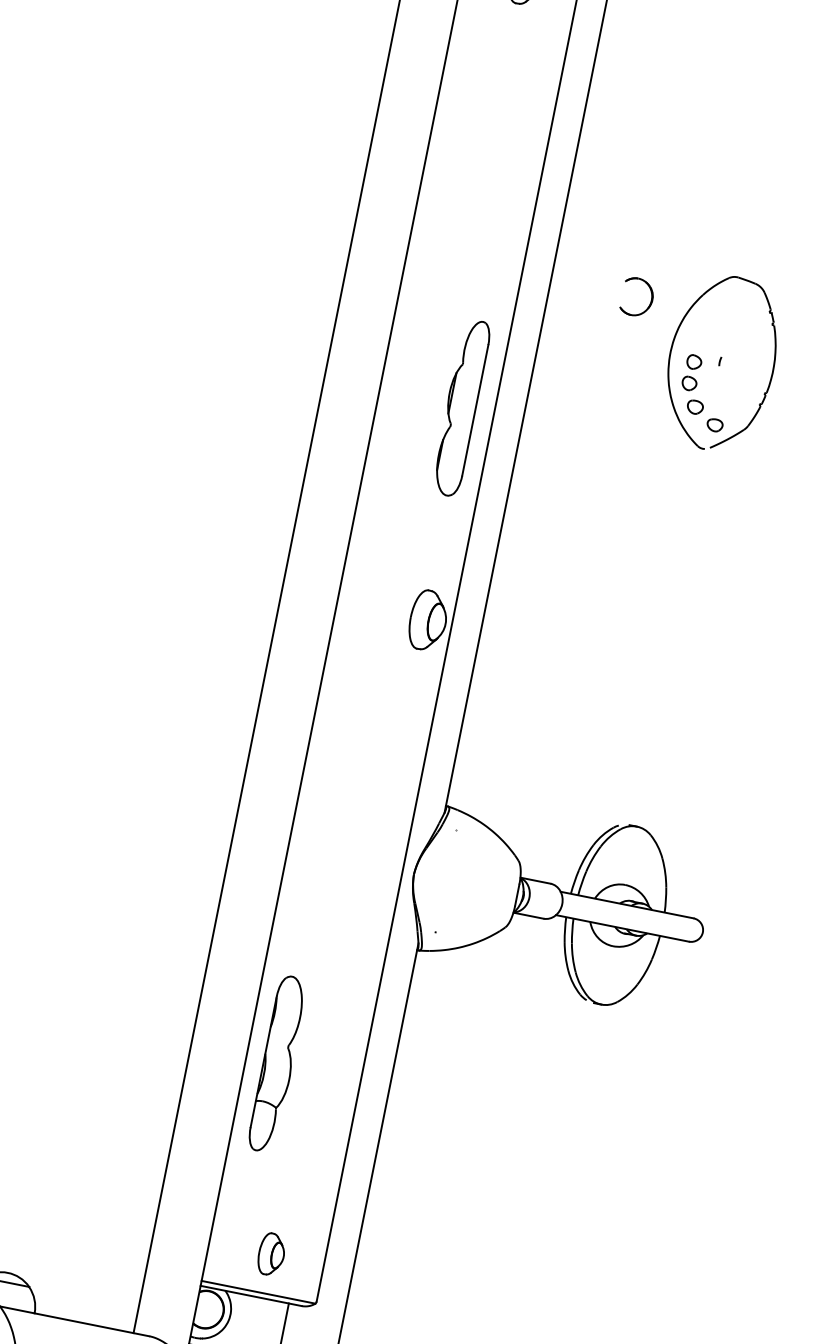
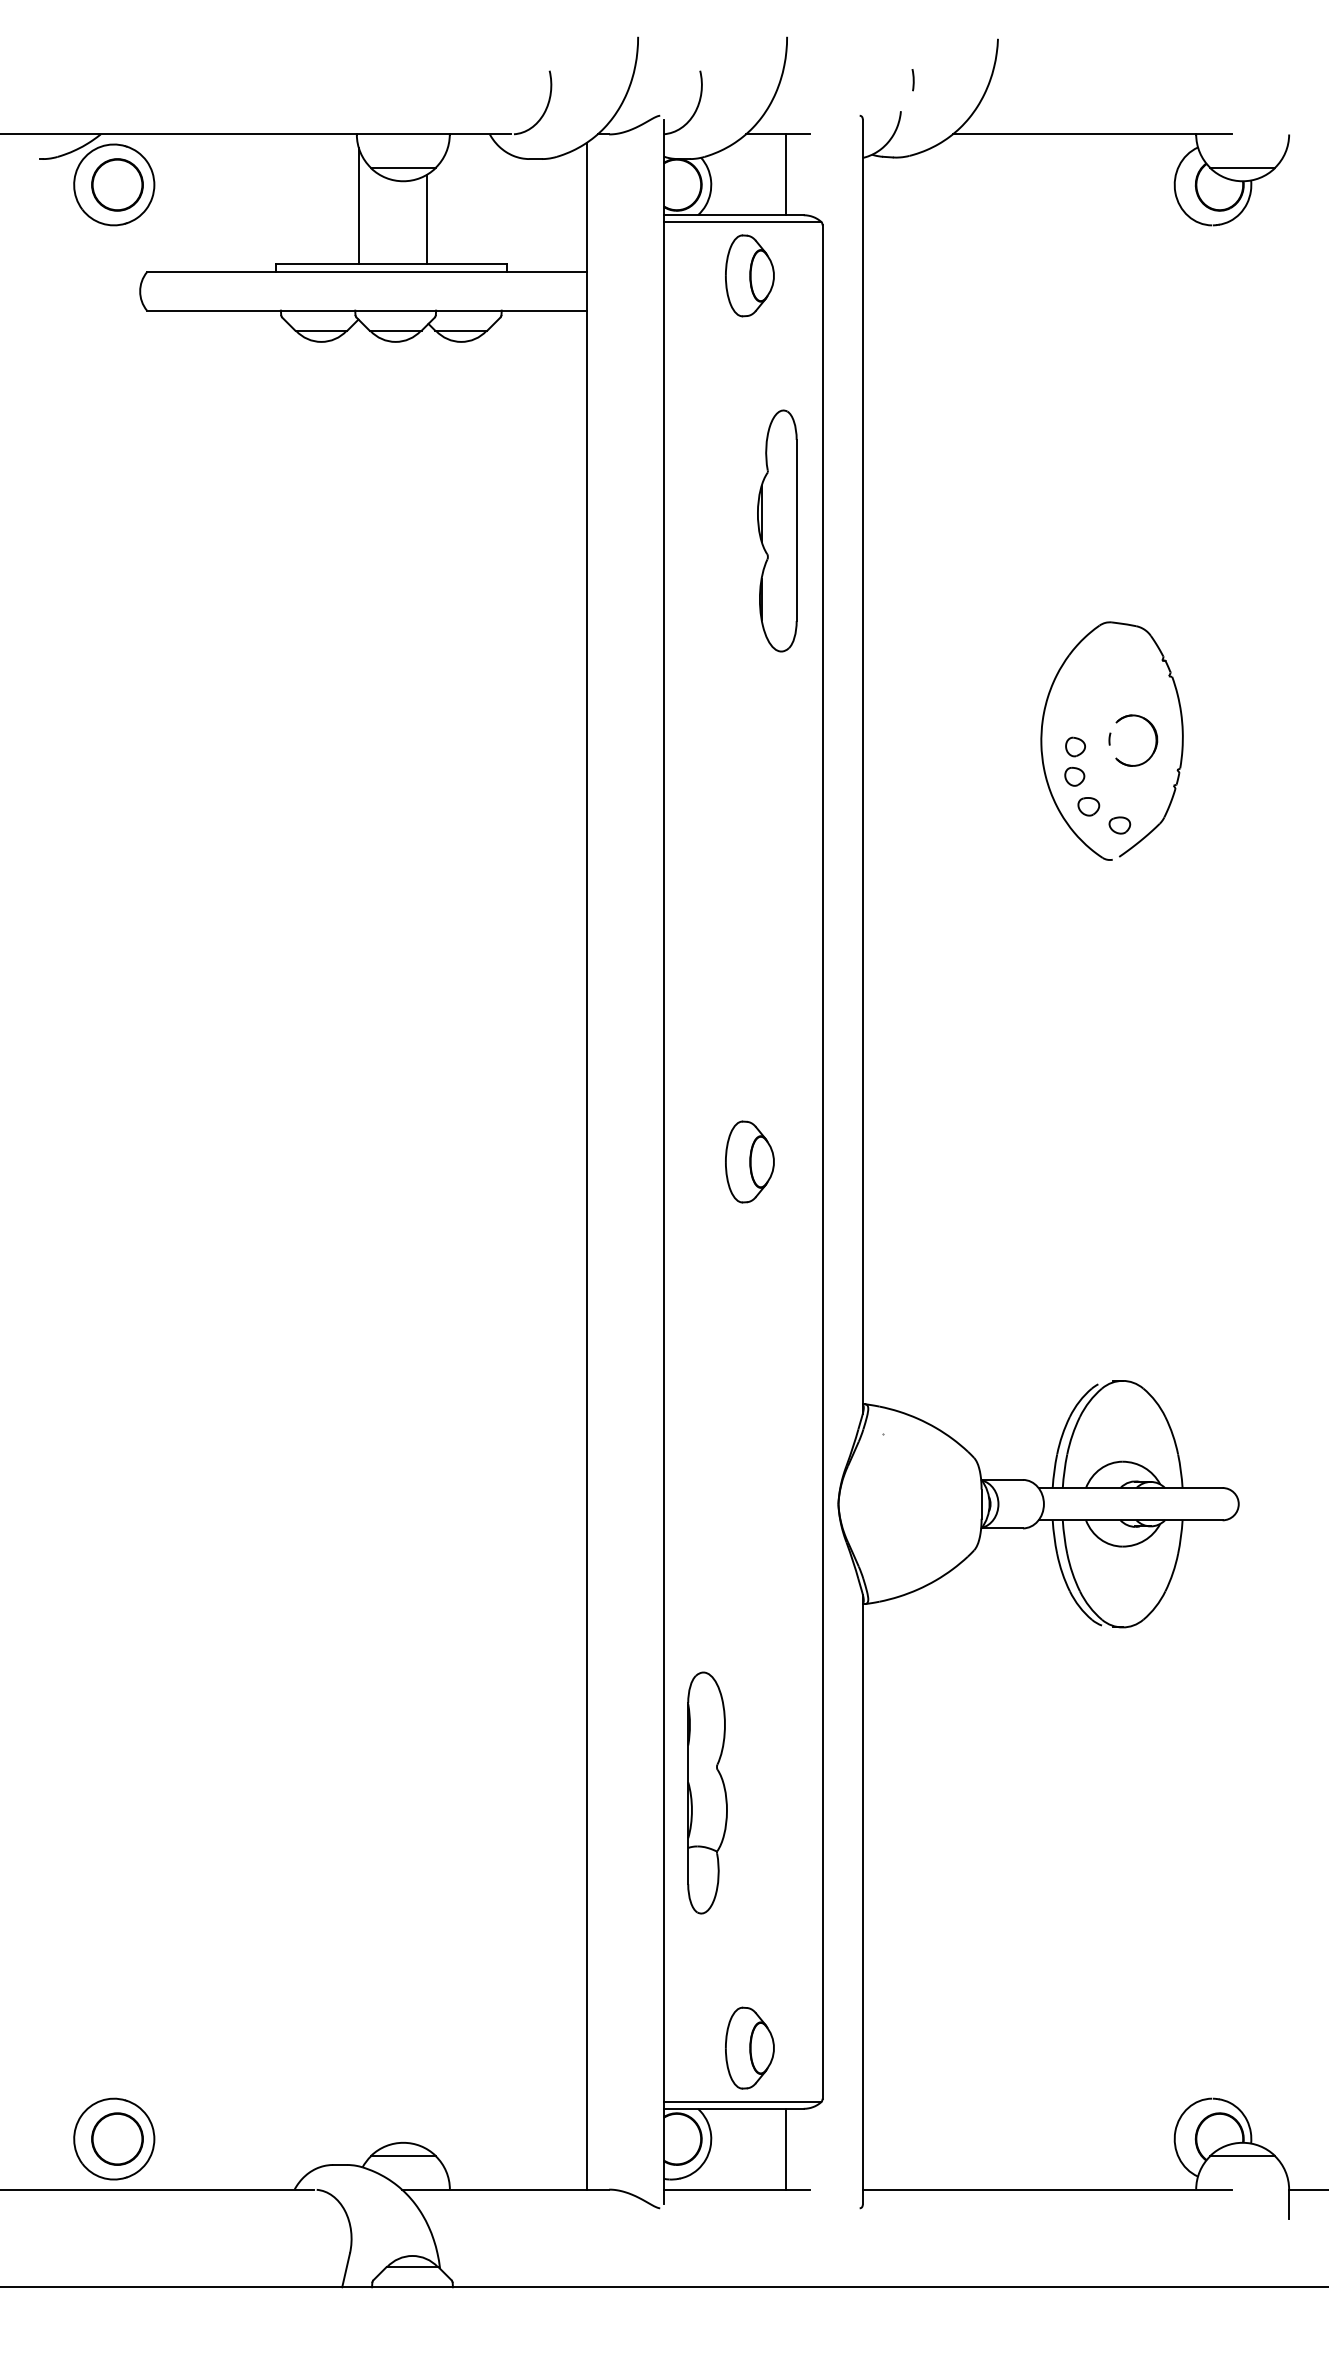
part: (651, 295) -> (1154, 734), moved
part: (461, 407) -> (777, 530), moved
part: (428, 620) -> (749, 1161), moved
part: (271, 1253) -> (749, 2047), size x1.43

